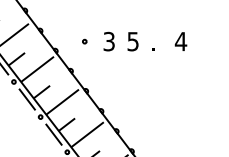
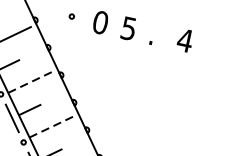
text: (109, 41) -> (101, 22), 3 -> 0
line: (62, 102) -> (30, 82), solid -> dashed
line: (87, 134) -> (51, 126), solid -> dashed

